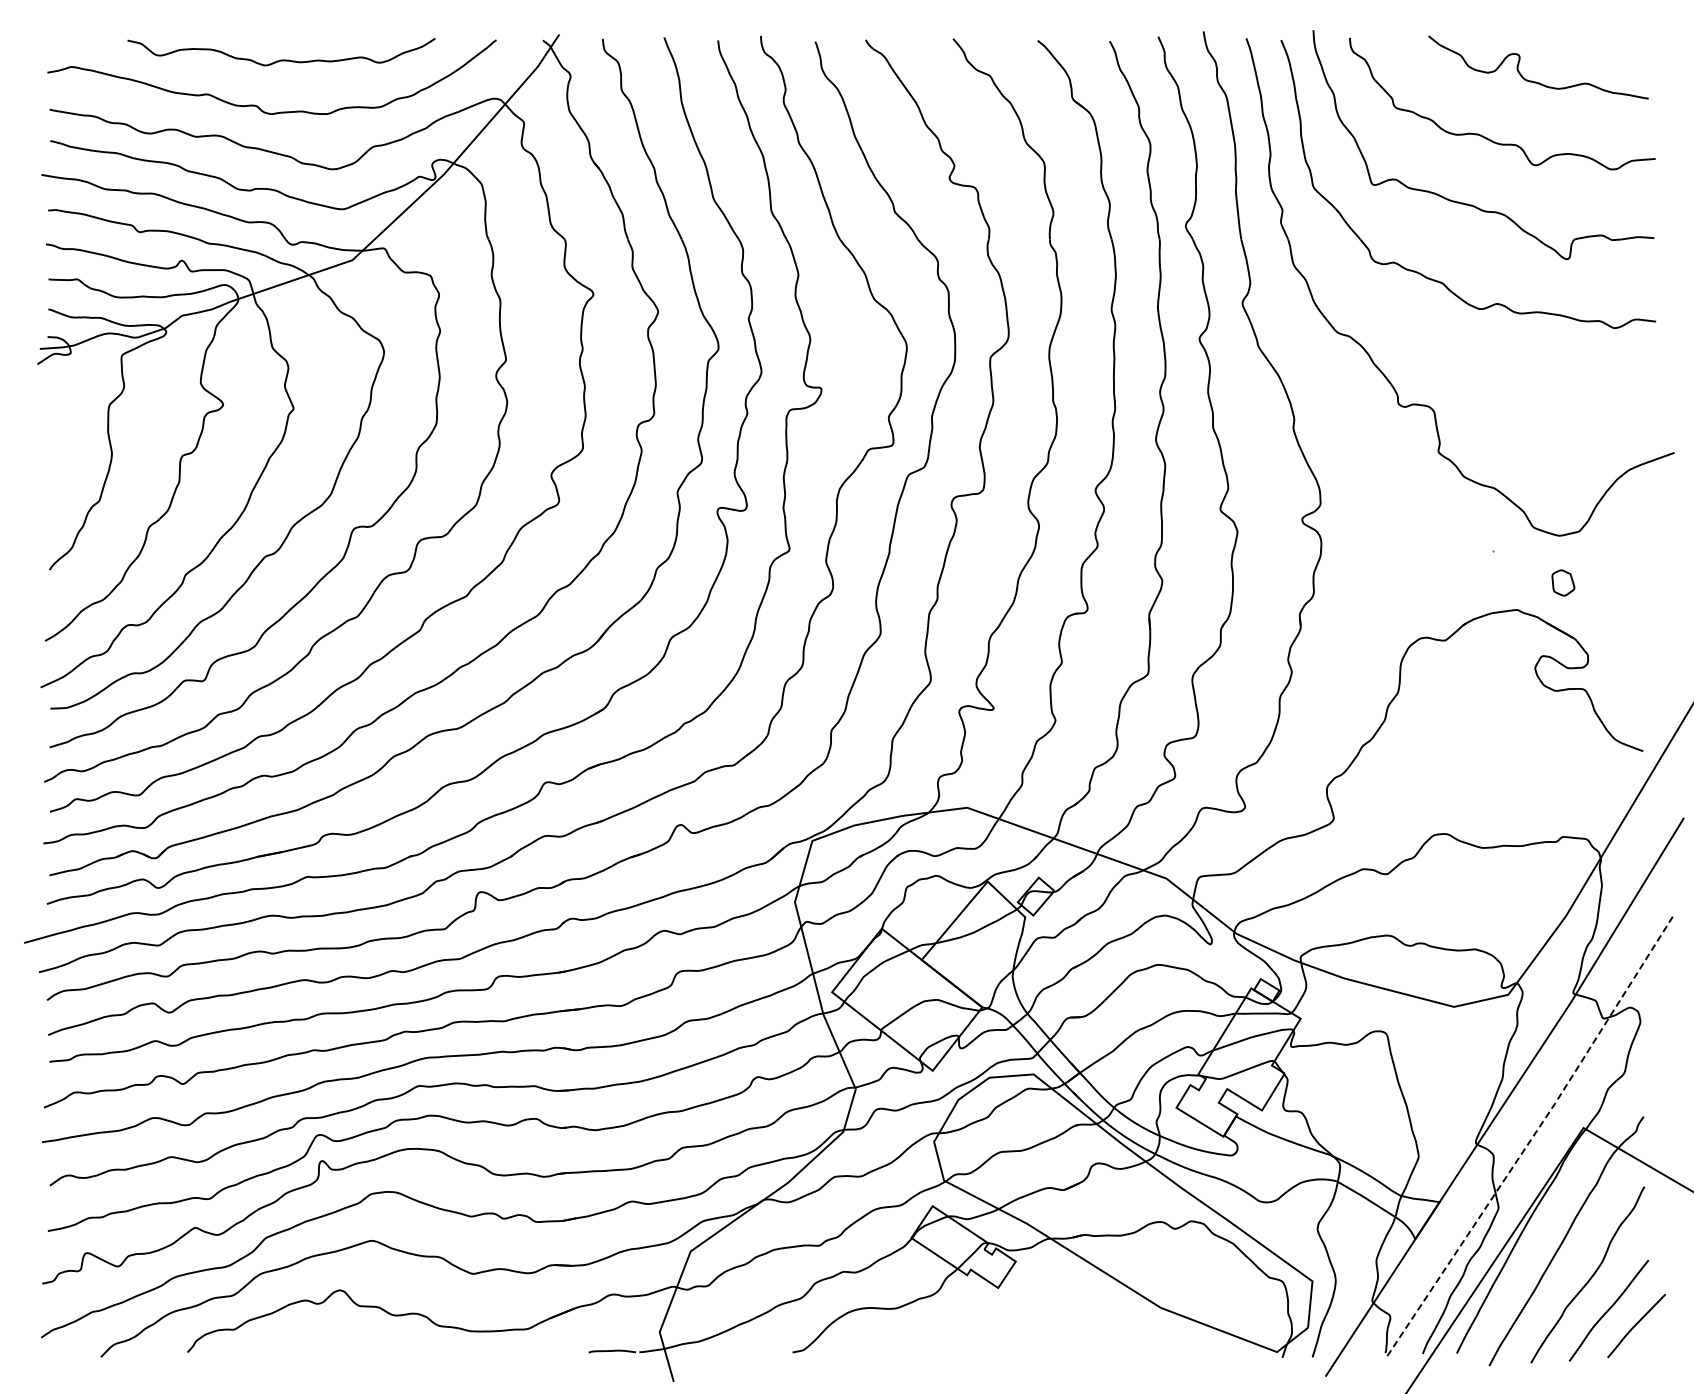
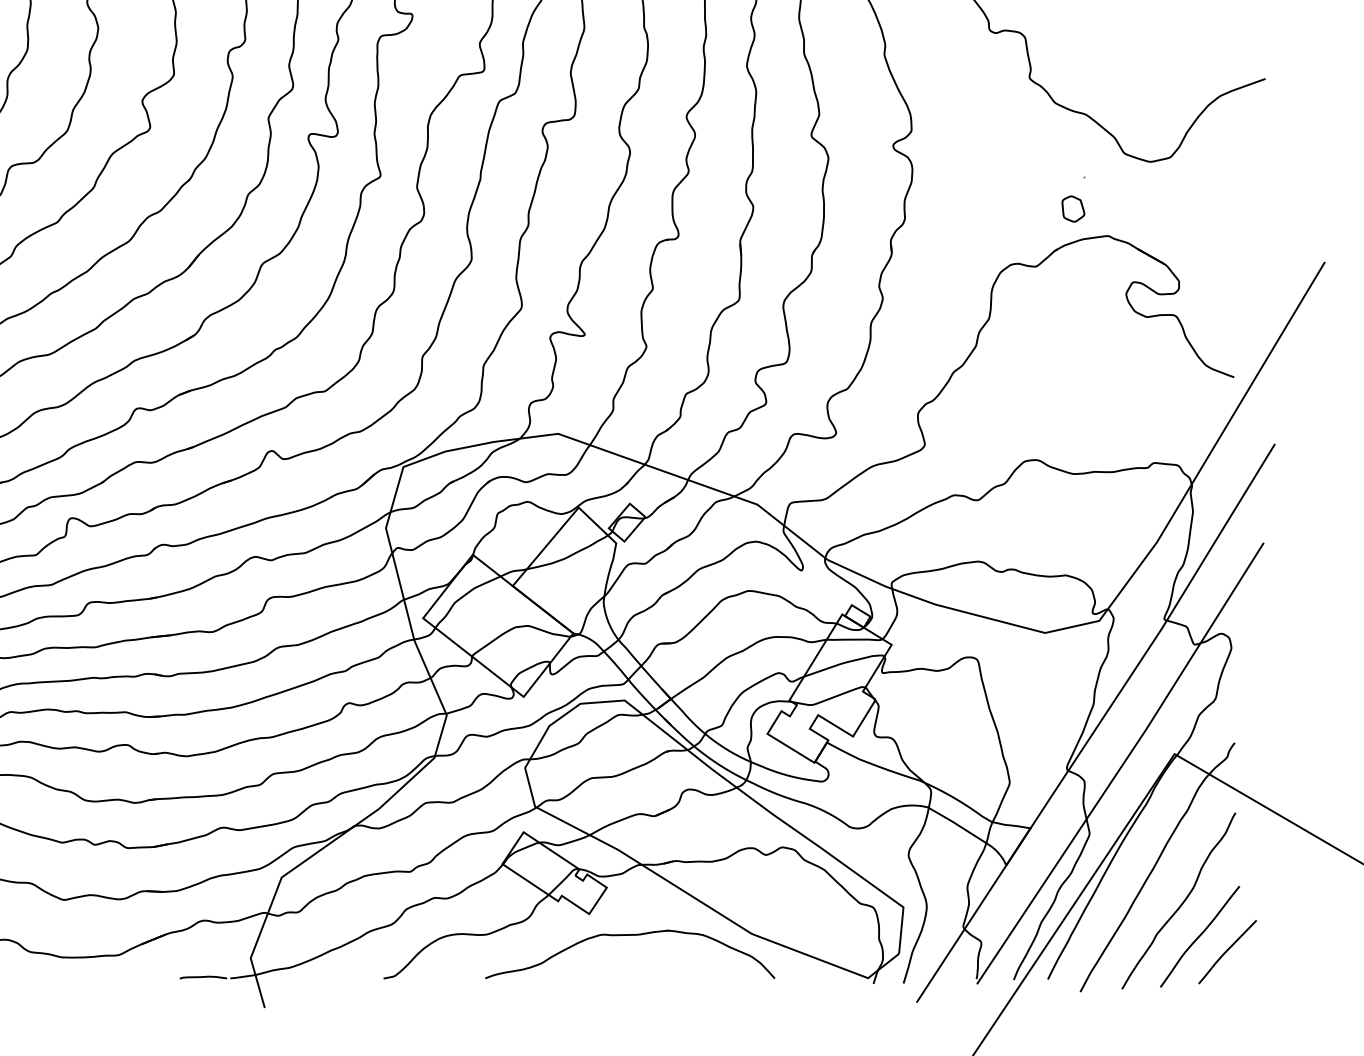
part: (1563, 582) -> (1073, 208), moved
line: (1531, 1138) -> (1122, 764), dashed -> solid
part: (1039, 1309) -> (630, 935), added

